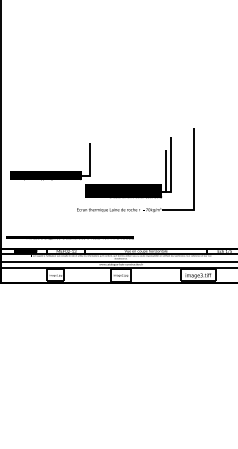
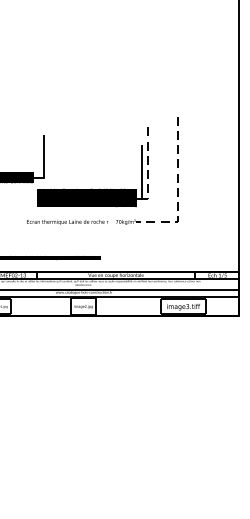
line: (170, 169) -> (147, 169), solid -> dashed
line: (194, 185) -> (178, 190), solid -> dashed

